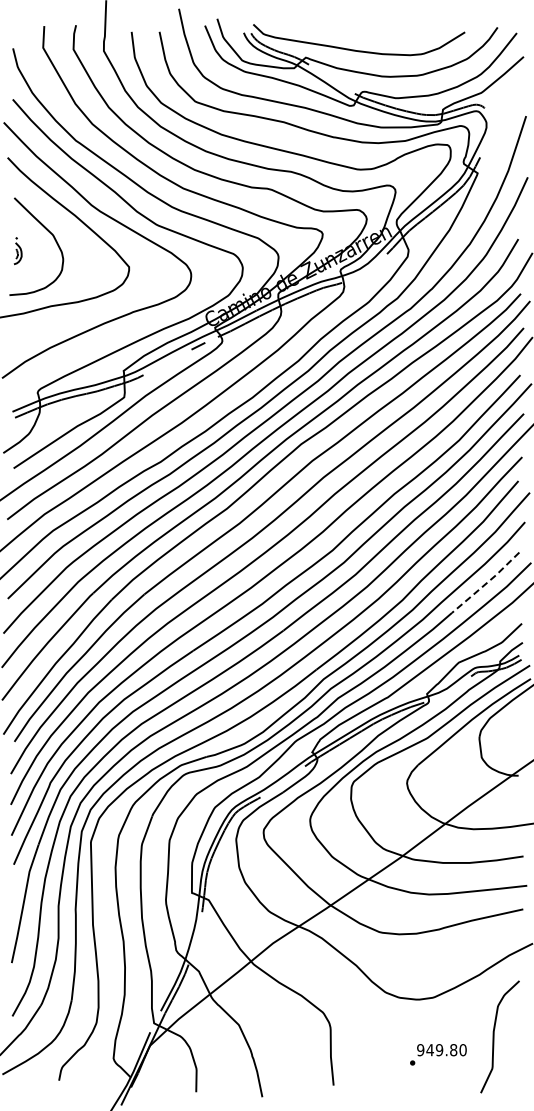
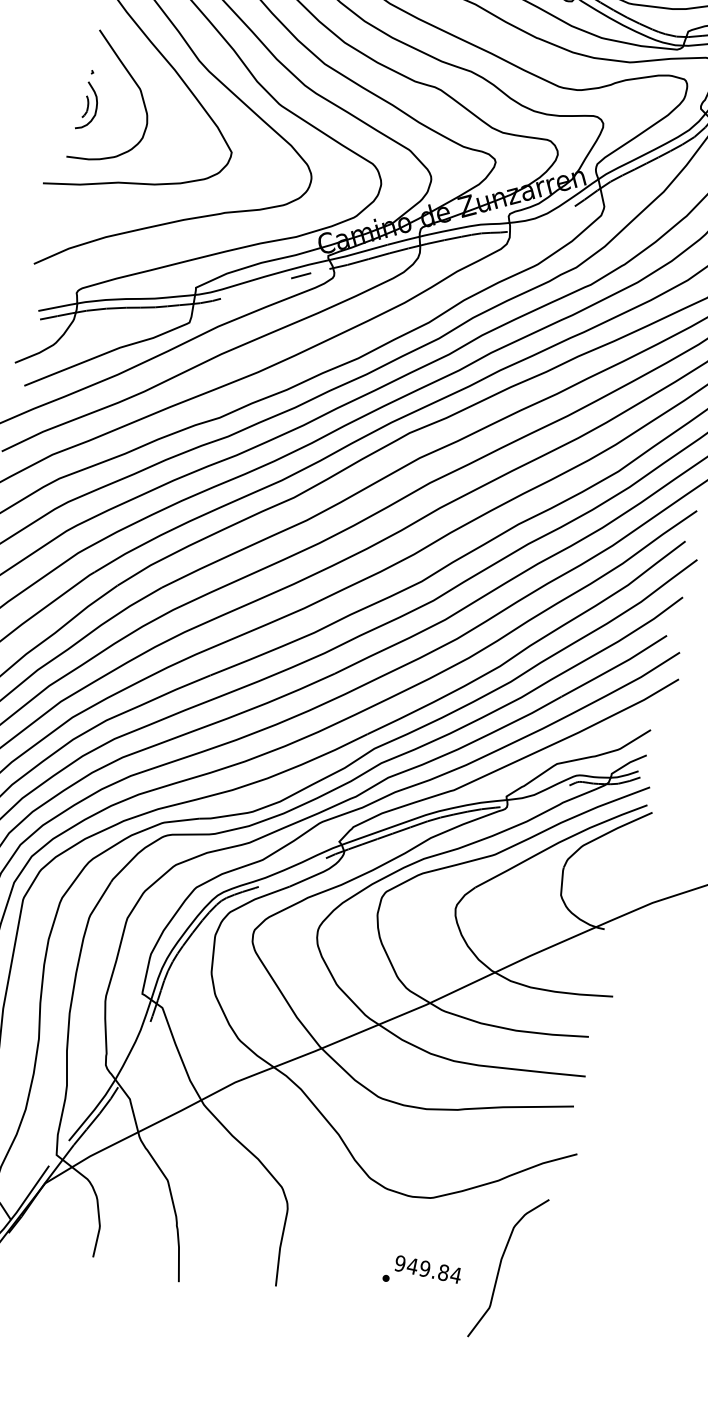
part: (17, 250) -> (89, 99), size x1.67
line: (486, 583) -> (615, 667), dashed -> solid
text: (462, 1050) -> (455, 1275), 949.80 -> 949.84

